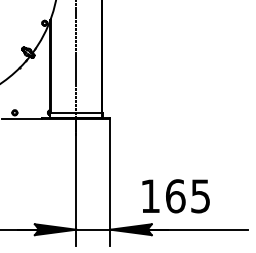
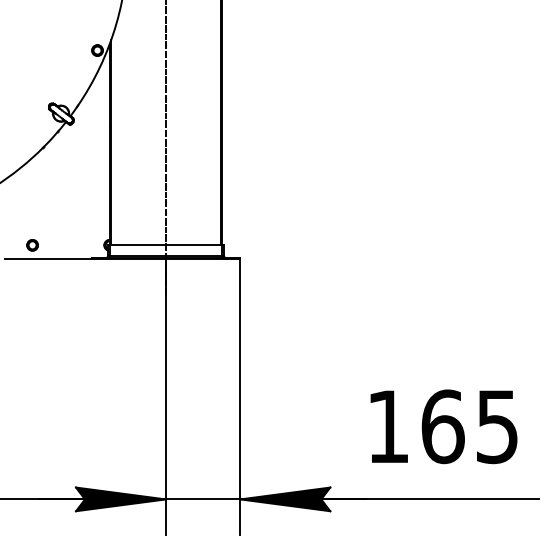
text: (175, 196) -> (442, 427), moved

